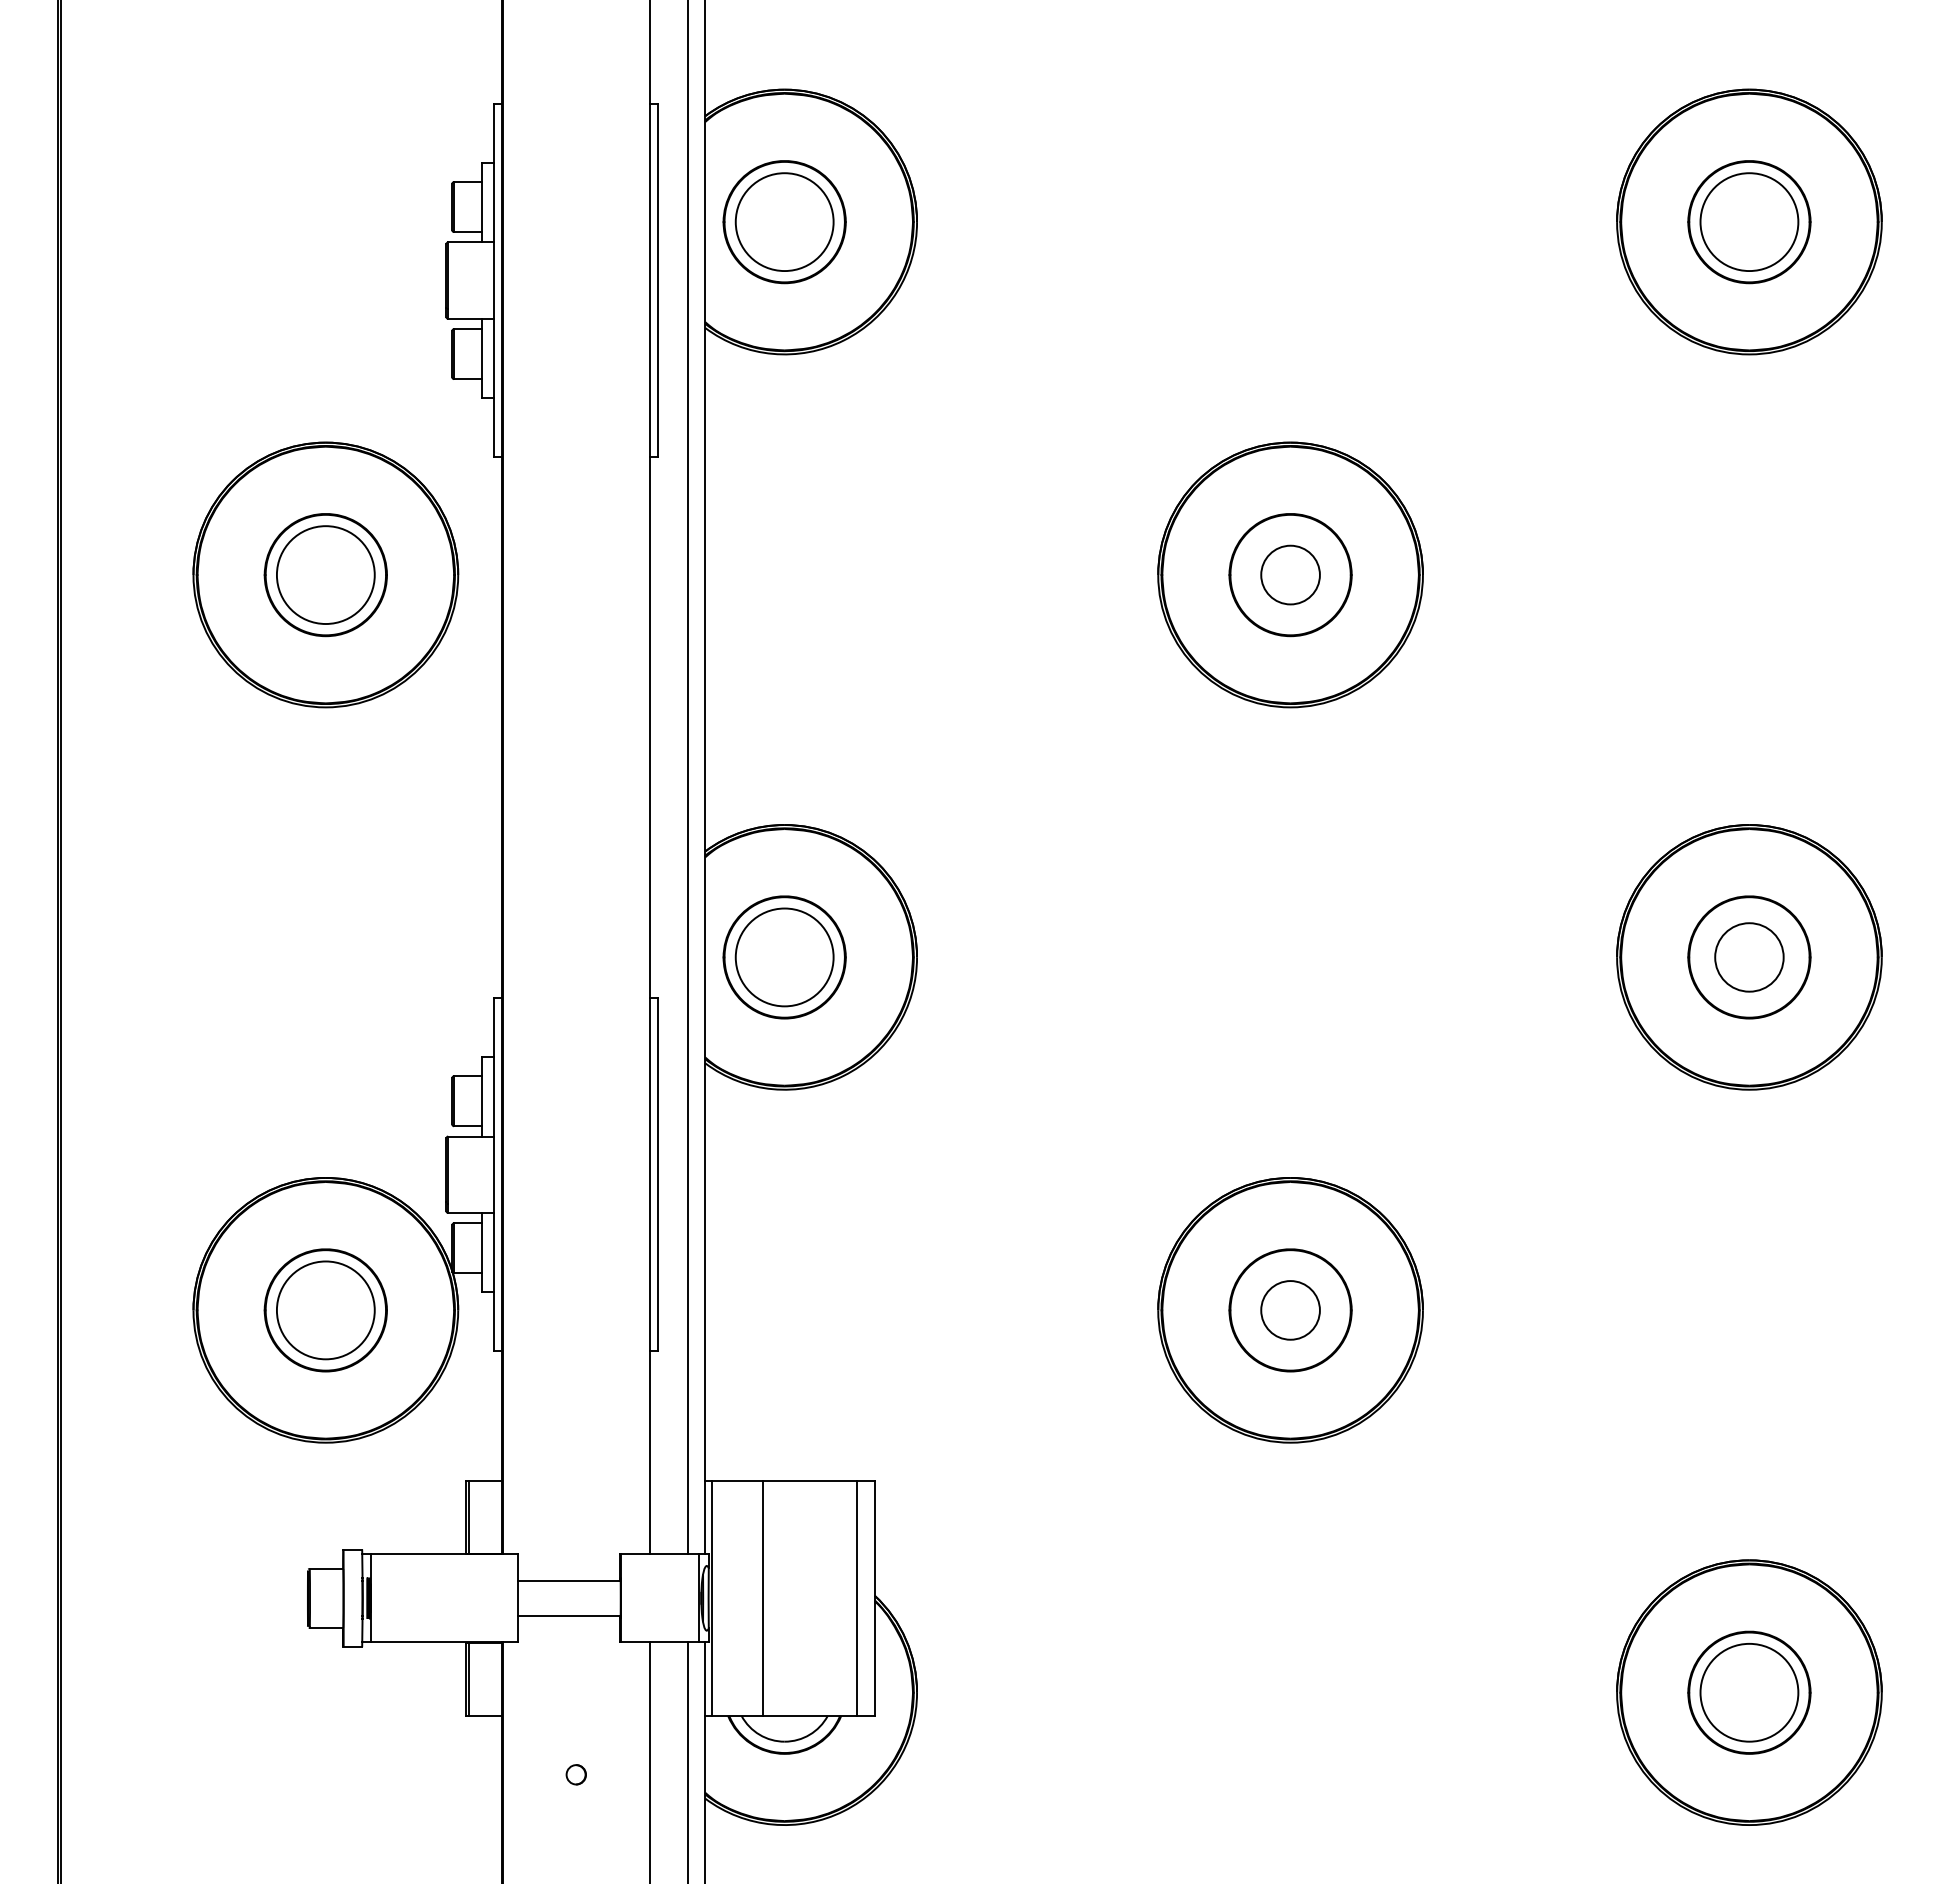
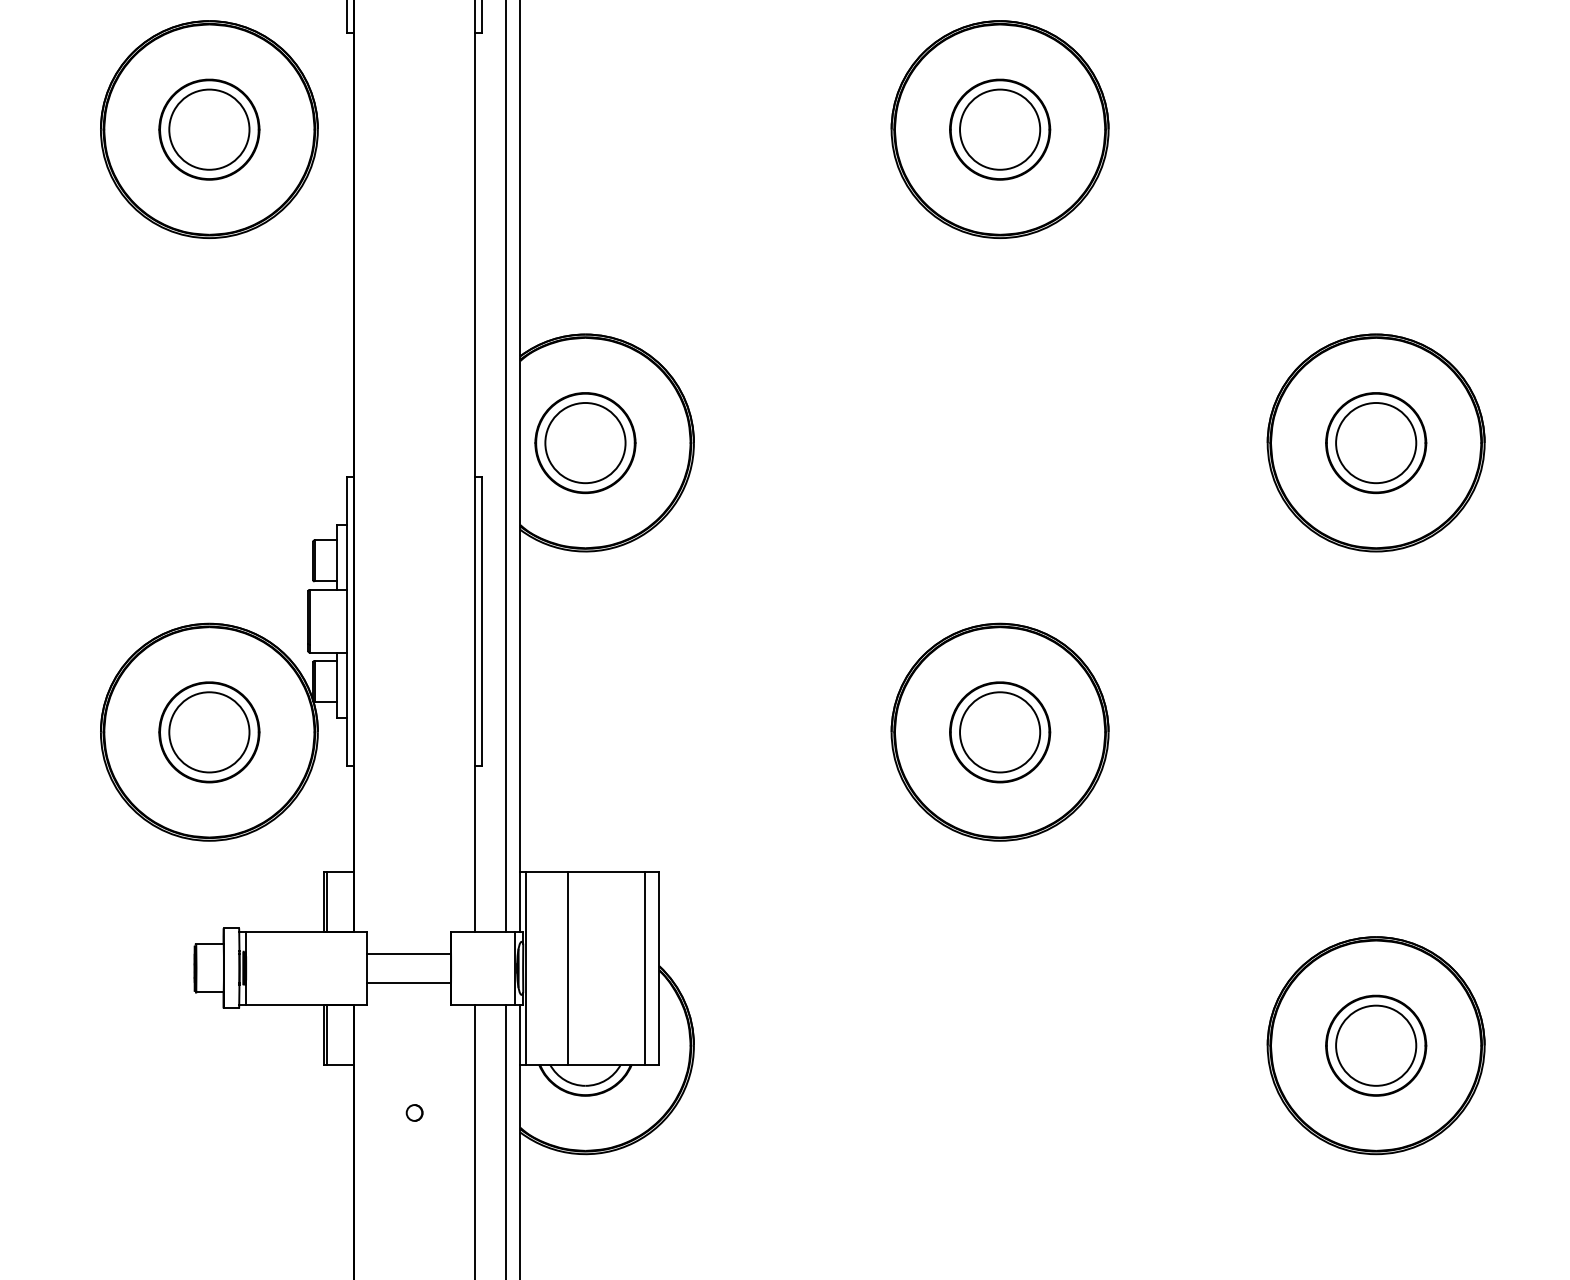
circle: (1290, 575) -> (1000, 130), size x1.67
circle: (1749, 957) -> (1376, 443), size x1.43
circle: (1290, 1310) -> (1000, 732), size x1.67

